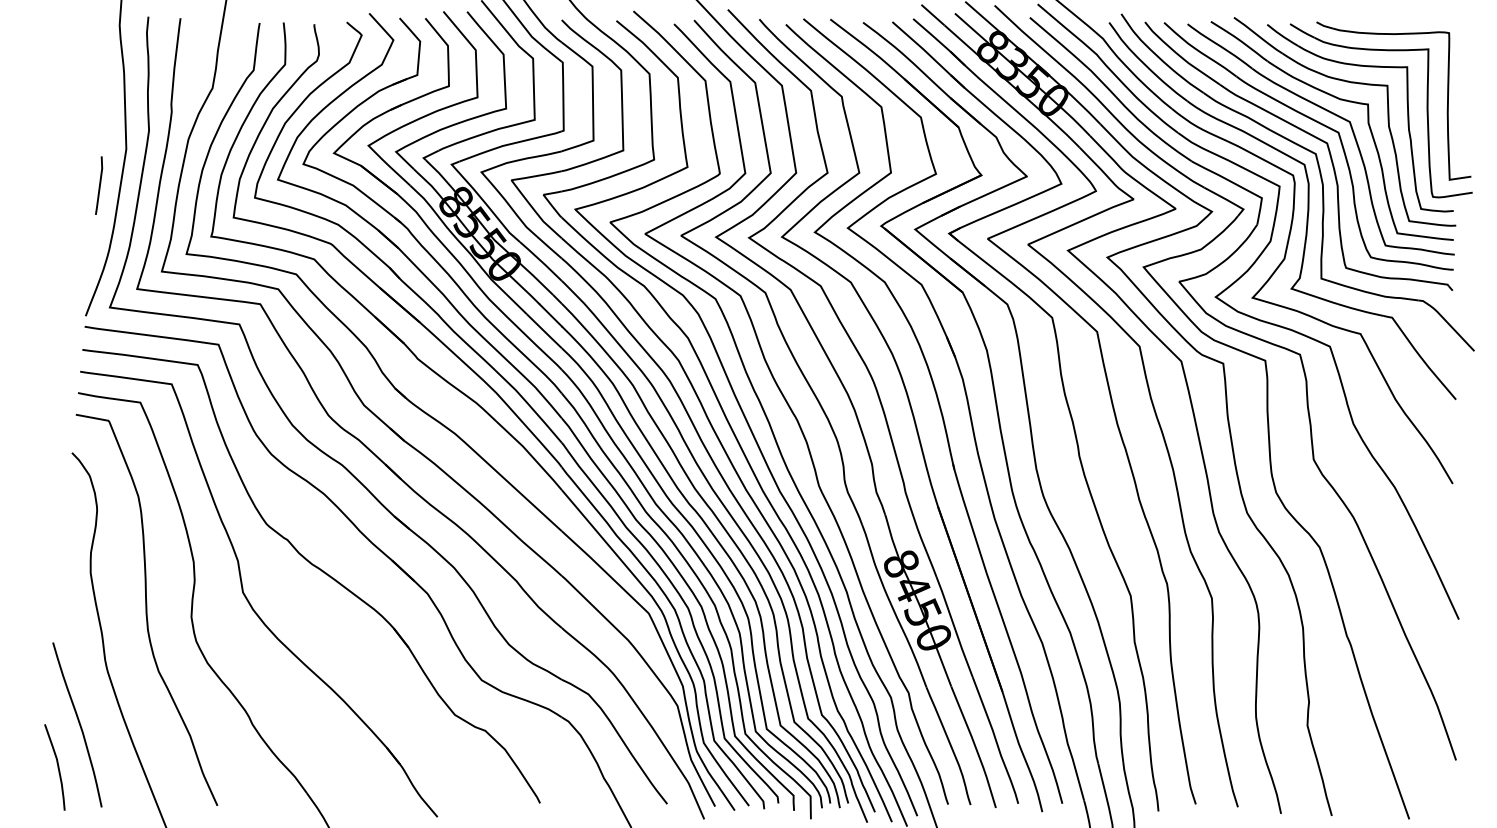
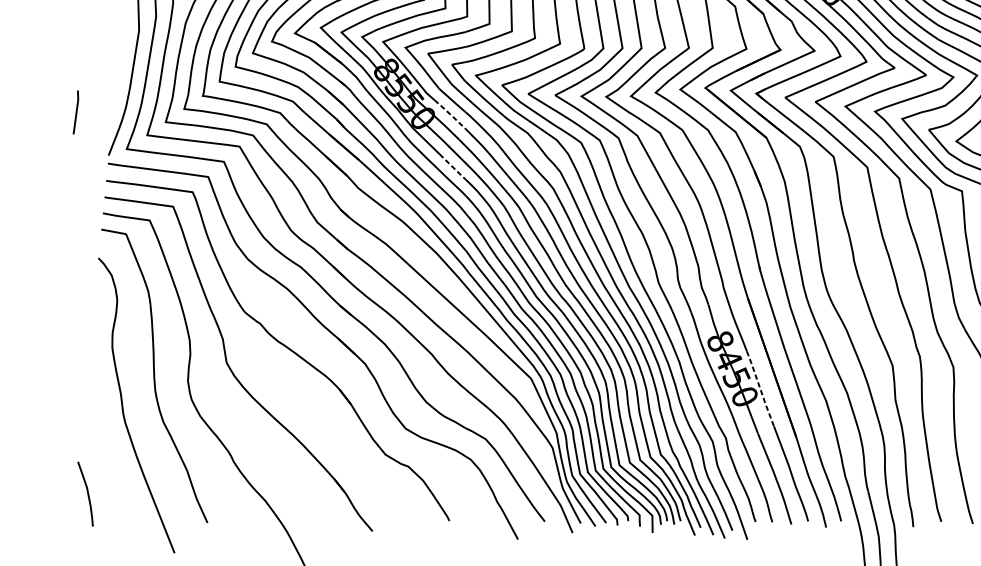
line: (99, 185) -> (76, 112), moved
line: (541, 261) -> (450, 114), solid -> dashed
line: (545, 332) -> (453, 167), solid -> dashed
line: (954, 627) -> (760, 389), solid -> dashed
curve: (78, 723) -> (103, 461), removed

